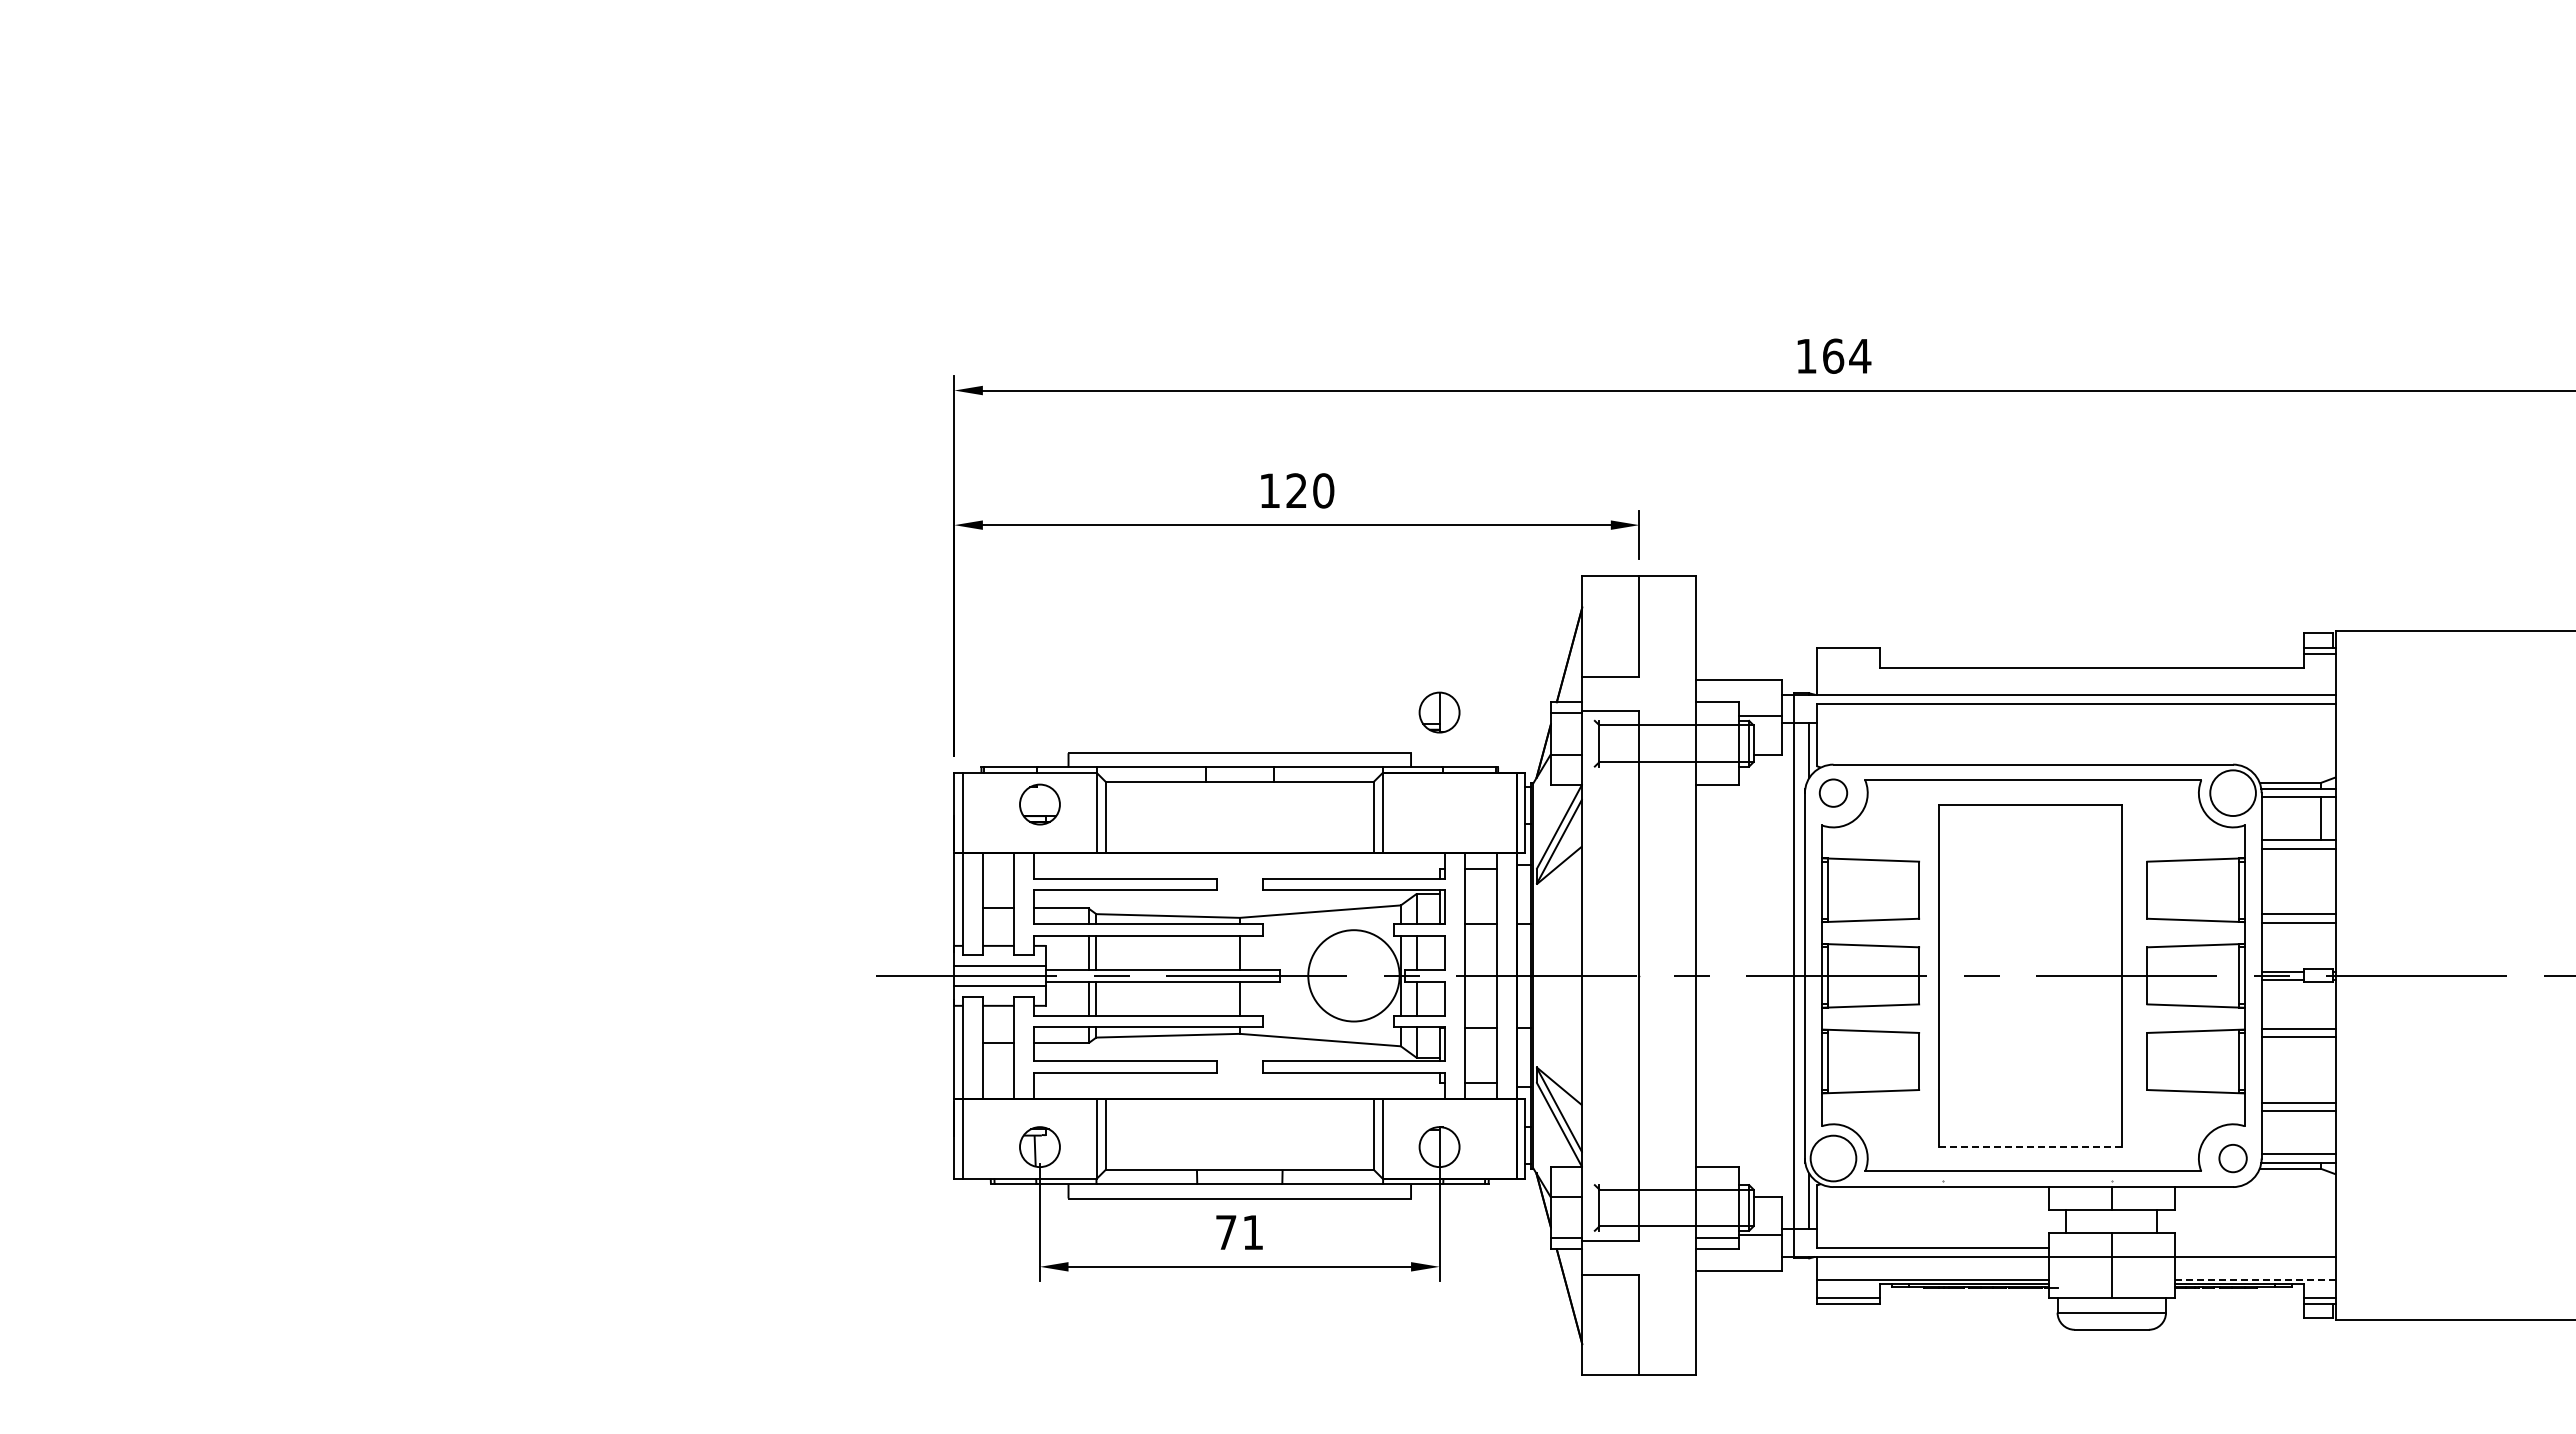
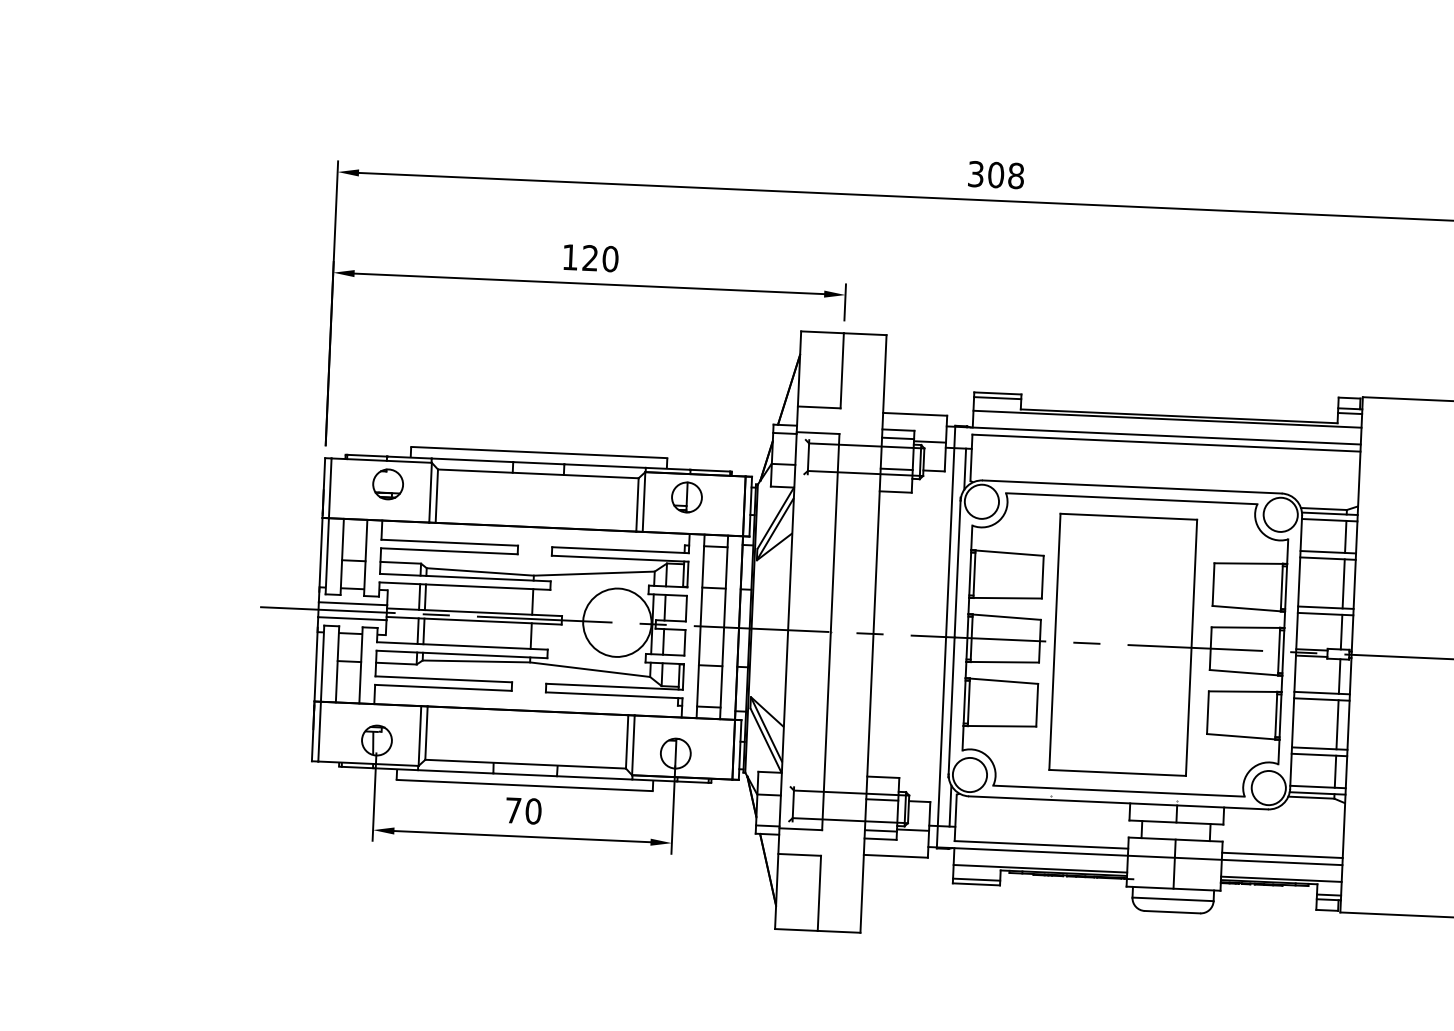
text: (1833, 355) -> (996, 174), 164 -> 308
line: (1848, 653) -> (997, 397), added
line: (2075, 672) -> (1166, 419), added
part: (1439, 712) -> (686, 497), moved
line: (1717, 713) -> (897, 438), added
line: (1717, 754) -> (896, 469), added
circle: (1833, 793) -> (981, 502), size x1.67
line: (2321, 881) -> (1343, 583), added
line: (2321, 946) -> (1341, 632), added
line: (2321, 1005) -> (1339, 676), added
line: (2321, 1069) -> (1337, 724), added
line: (2321, 1132) -> (1335, 771), added
line: (2029, 1147) -> (1116, 773), dashed -> solid
circle: (2232, 1158) -> (1268, 788), size x1.67
line: (1717, 1196) -> (882, 799), added
text: (1252, 1232) -> (533, 811), 71 -> 70
line: (2254, 1247) -> (1281, 855), added
line: (2255, 1279) -> (1281, 879), dashed -> solid

